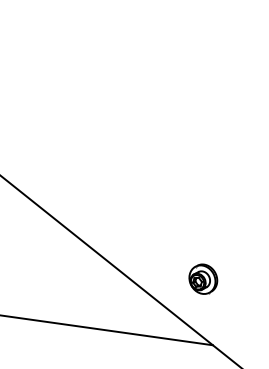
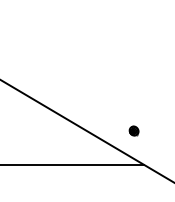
part: (202, 277) -> (133, 130), size x0.6

